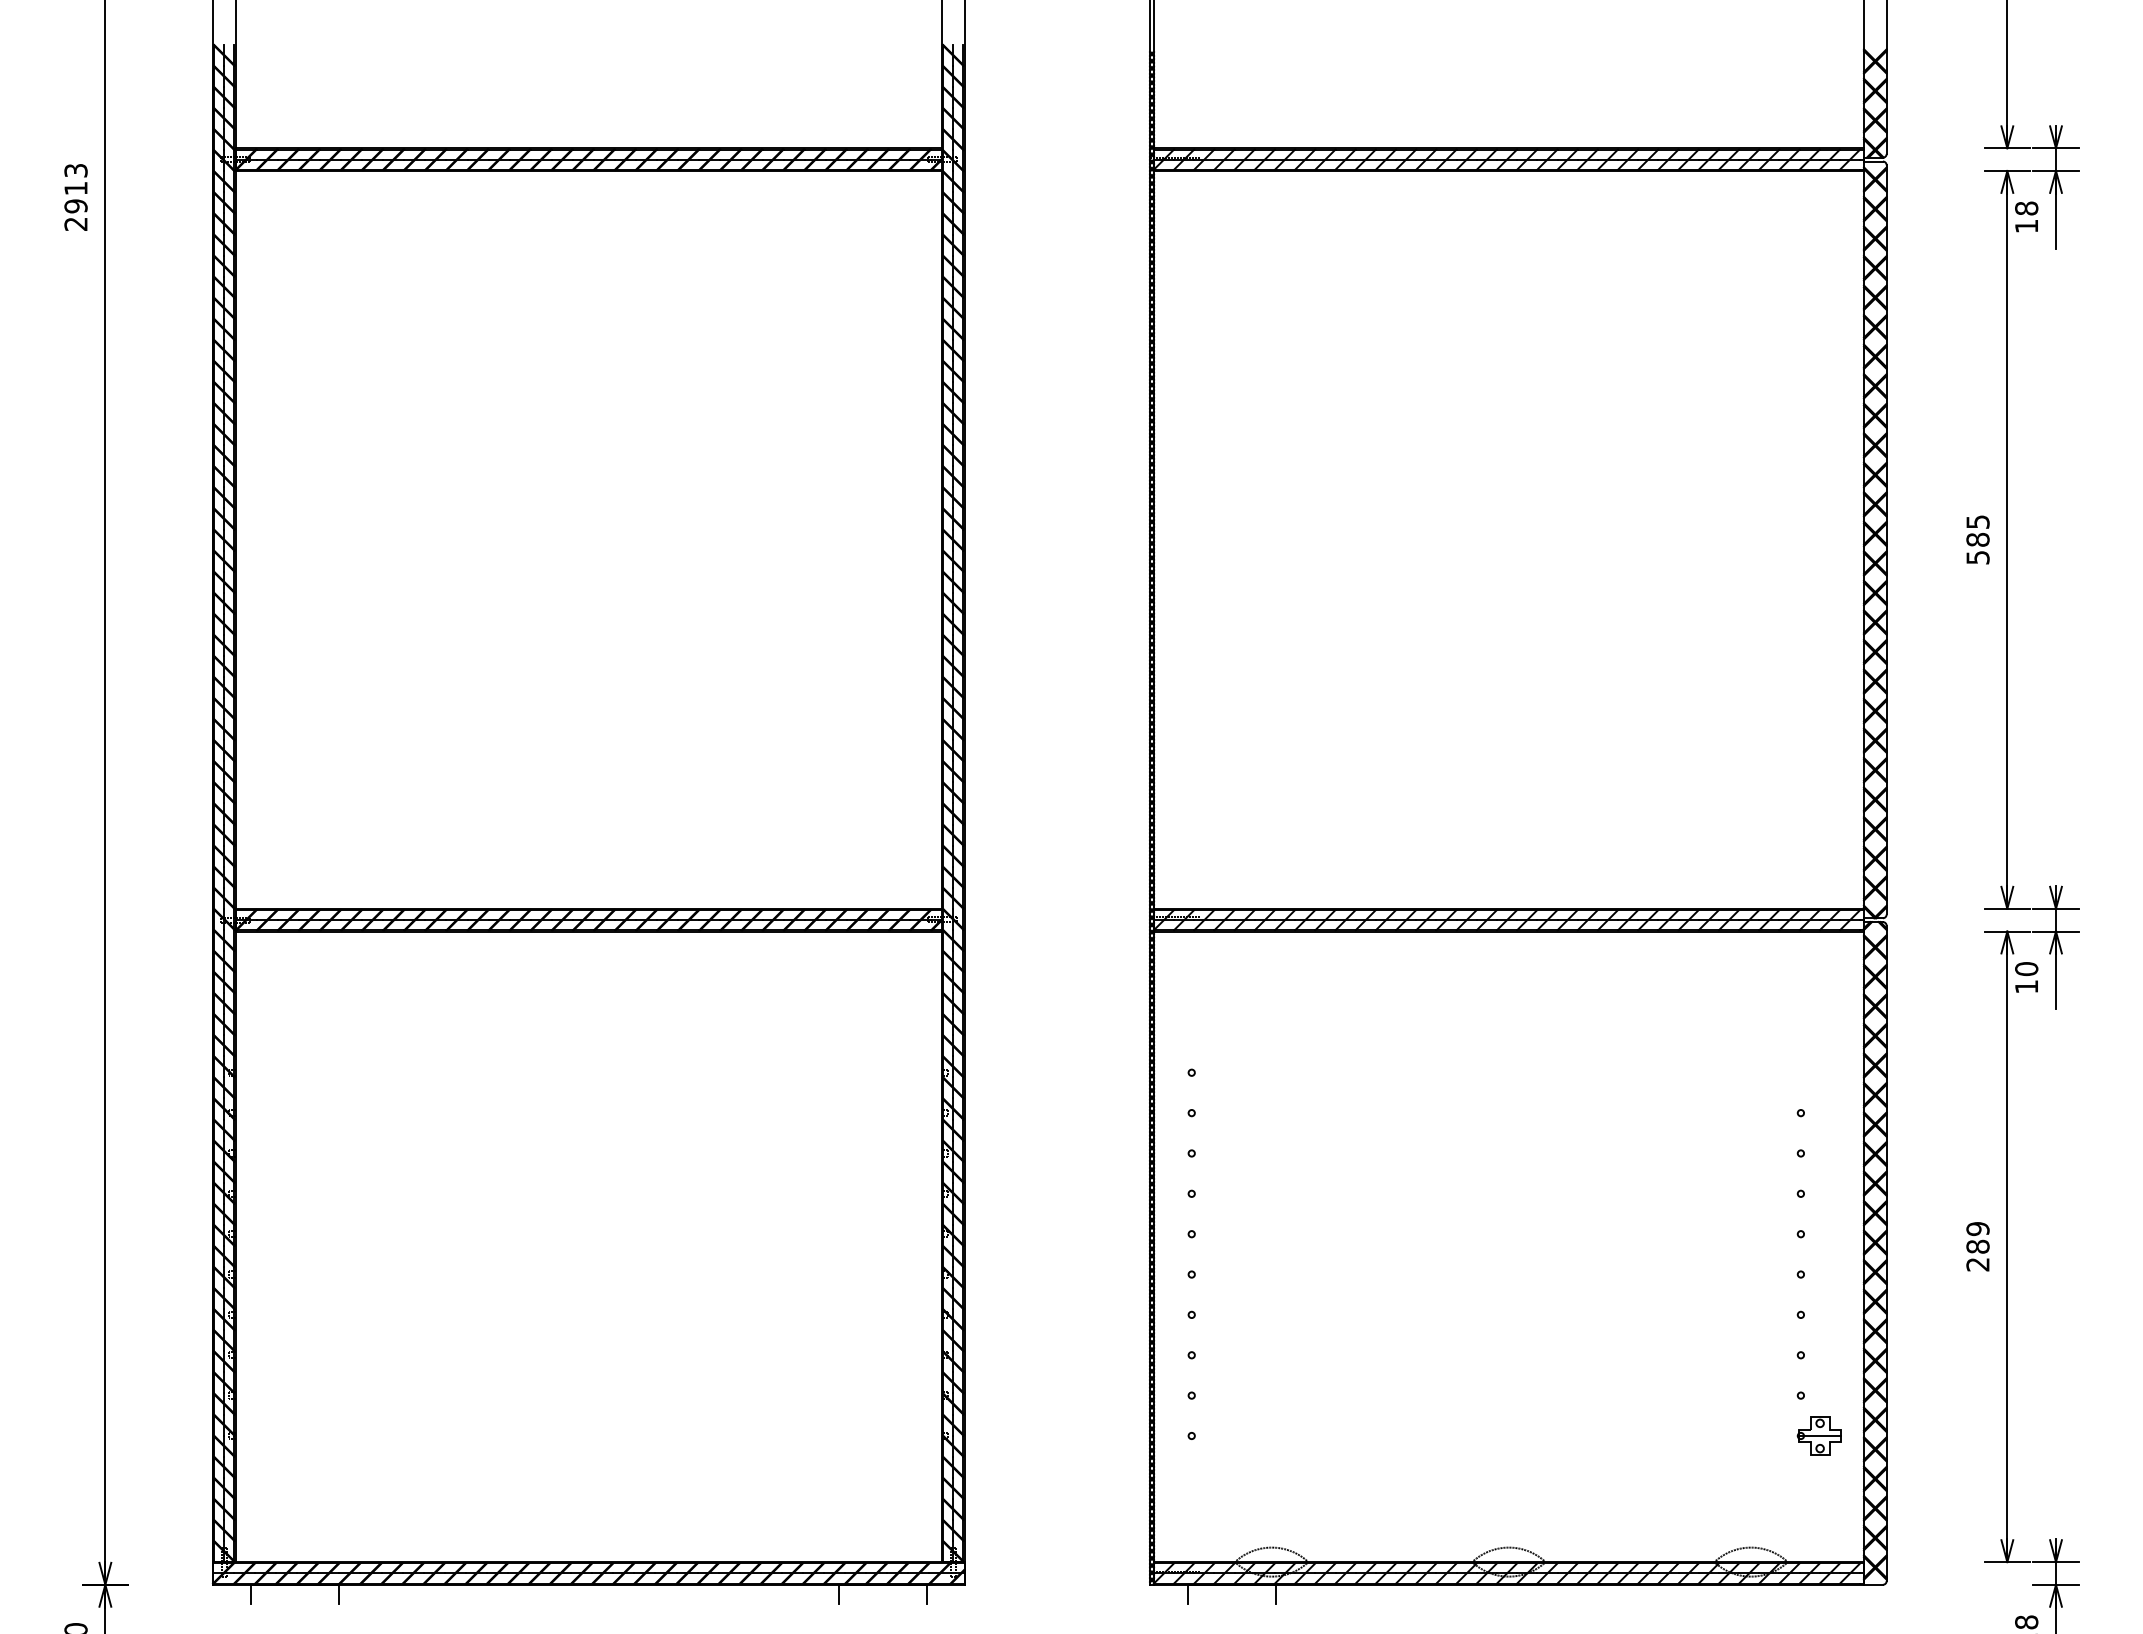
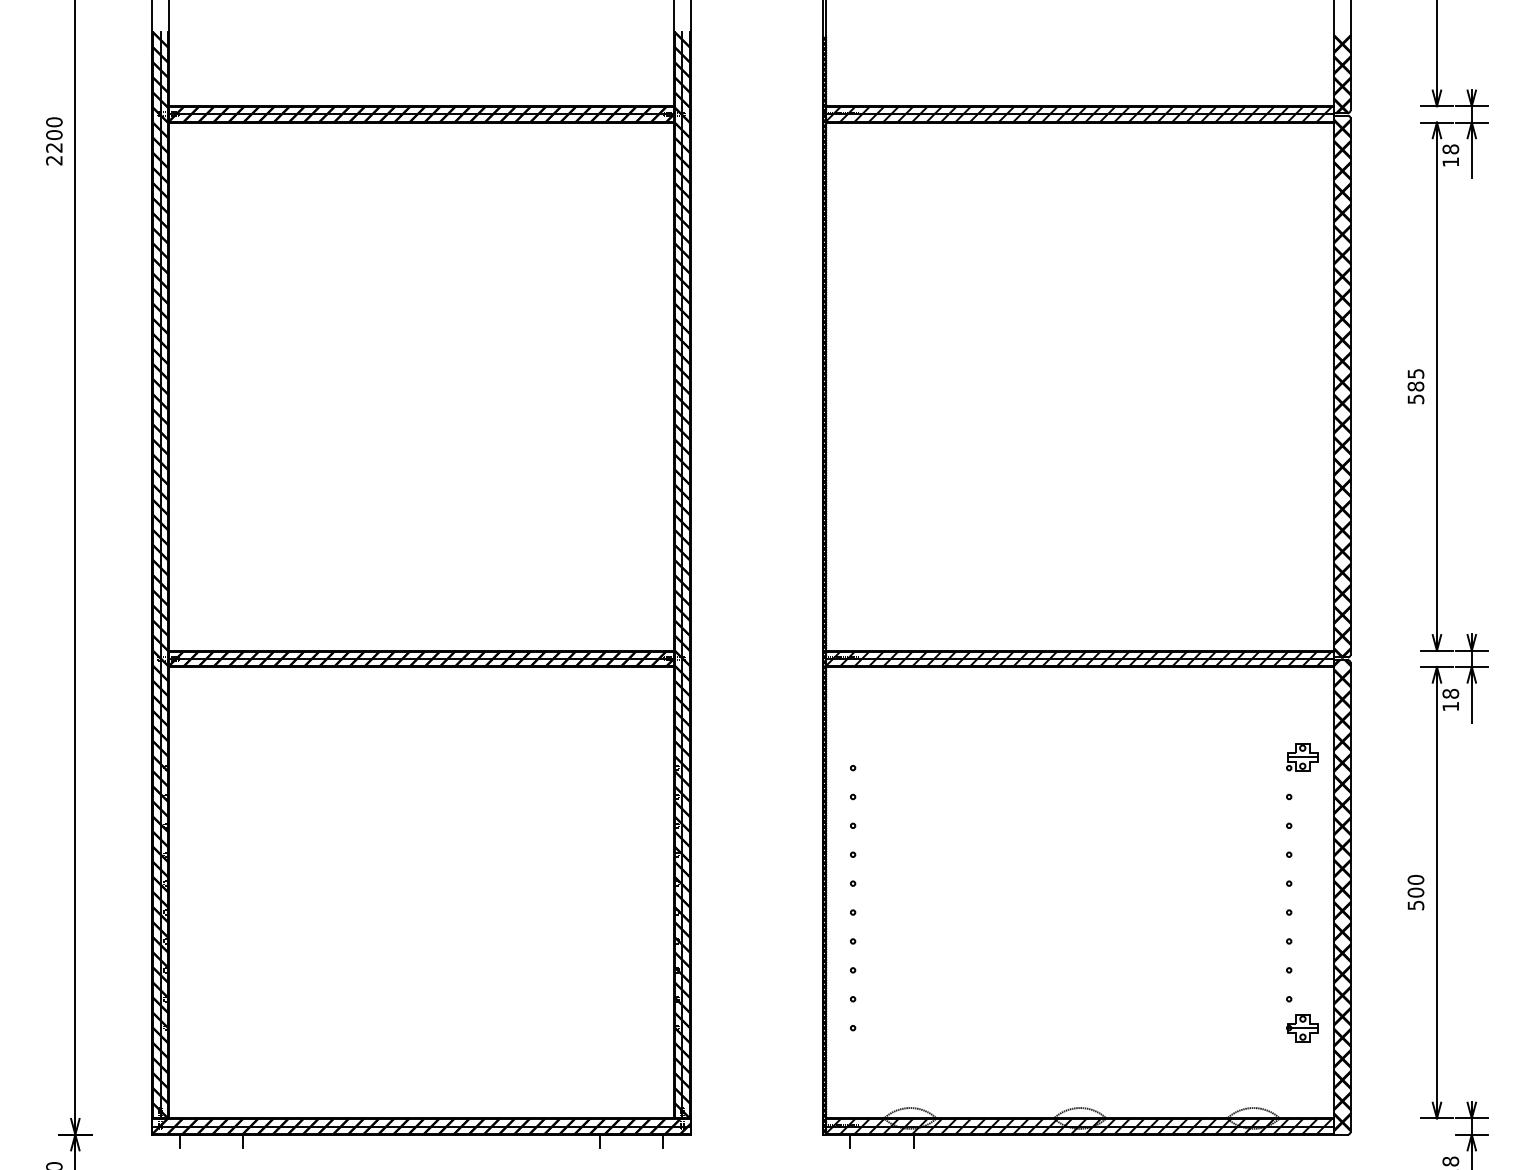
text: (75, 188) -> (53, 135), 2913 -> 2200
text: (2026, 969) -> (1450, 694), 10 -> 18
part: (1818, 1057) -> (1301, 757), added
text: (1977, 1246) -> (1415, 892), 289 -> 500

